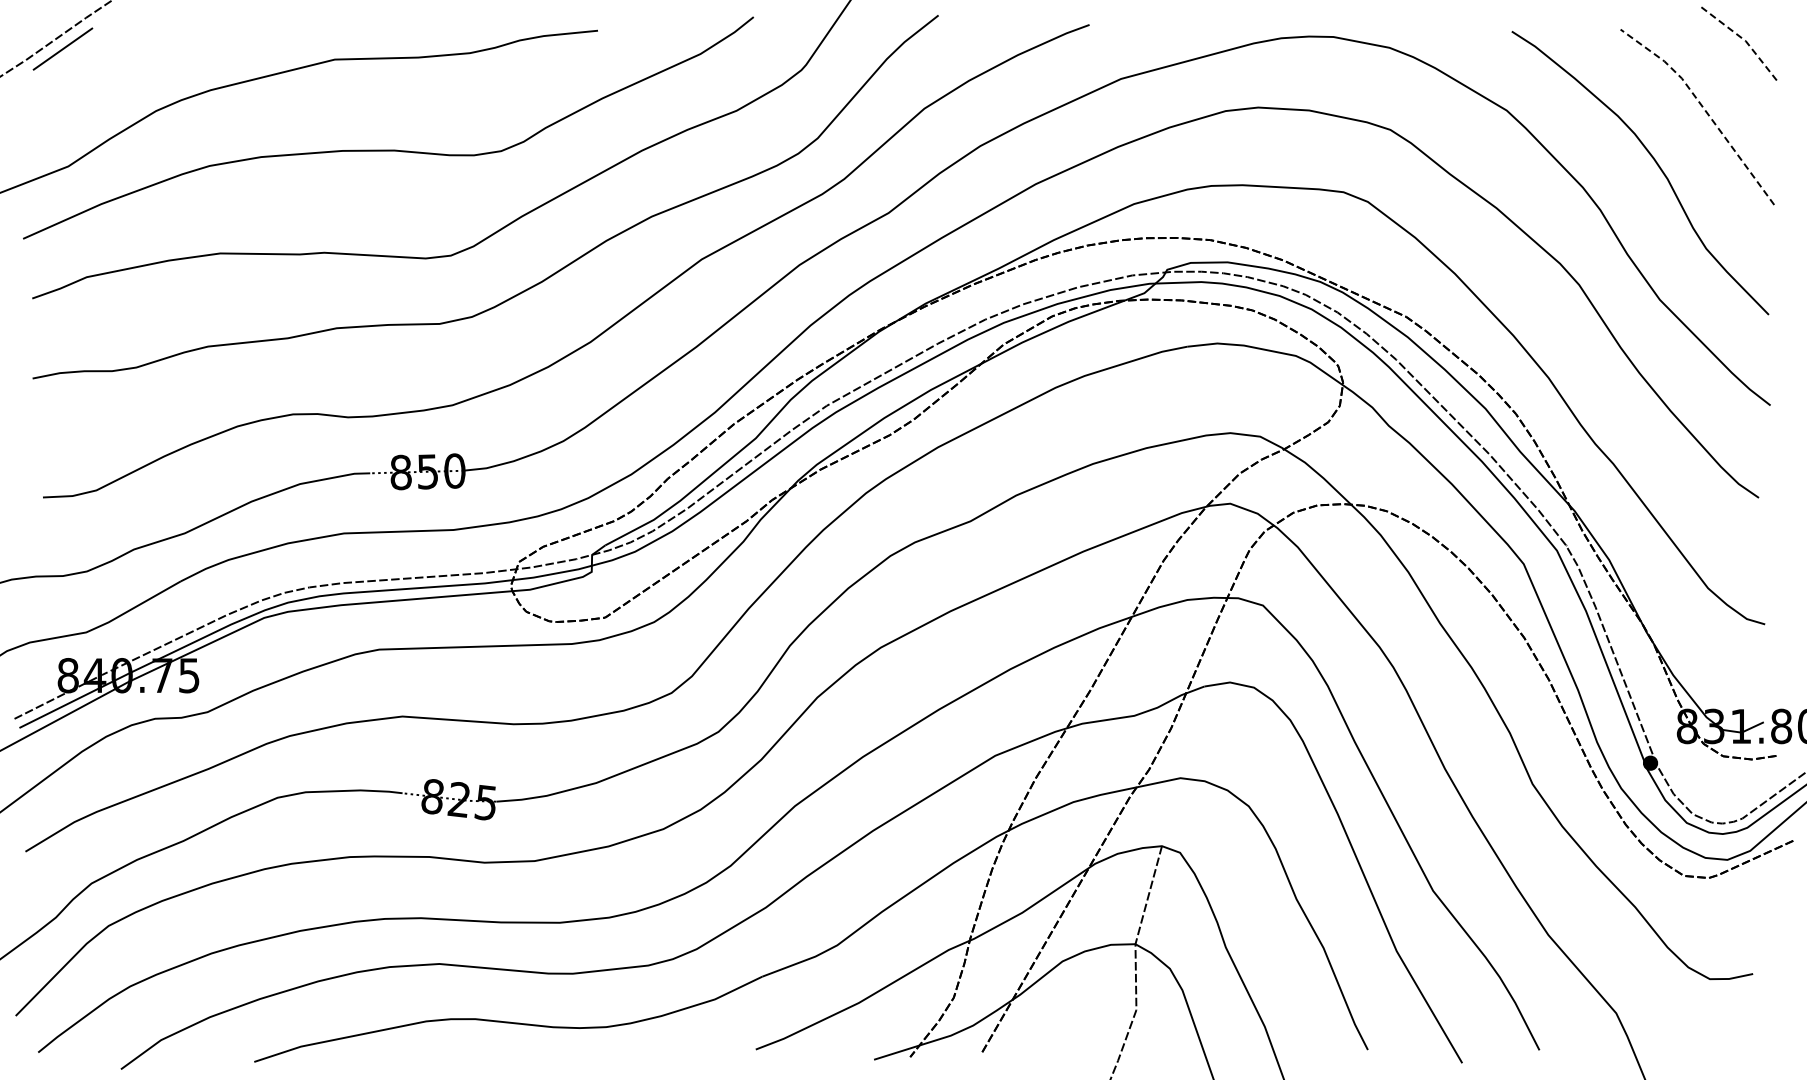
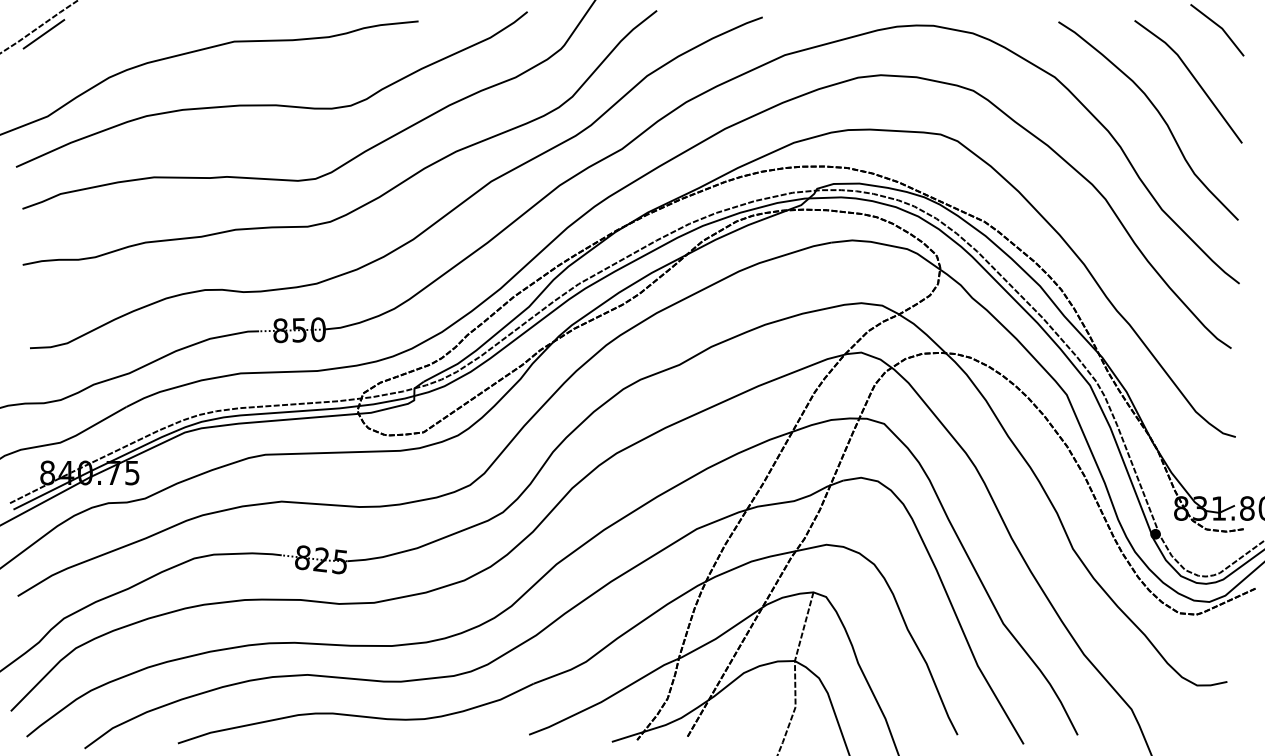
line: (1743, 39) -> (1220, 27), dashed -> solid
line: (1703, 108) -> (1192, 75), dashed -> solid

